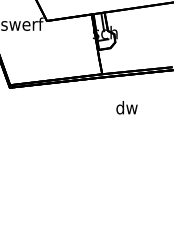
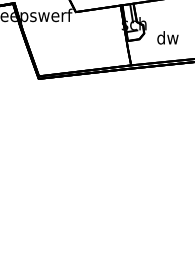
text: (126, 107) -> (167, 37), moved

